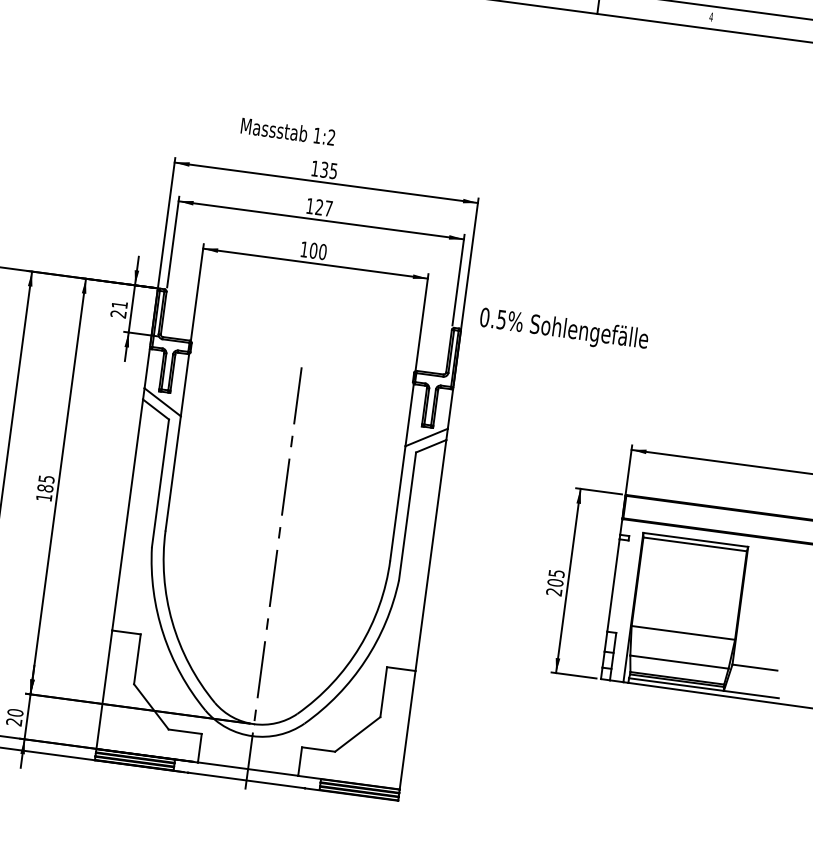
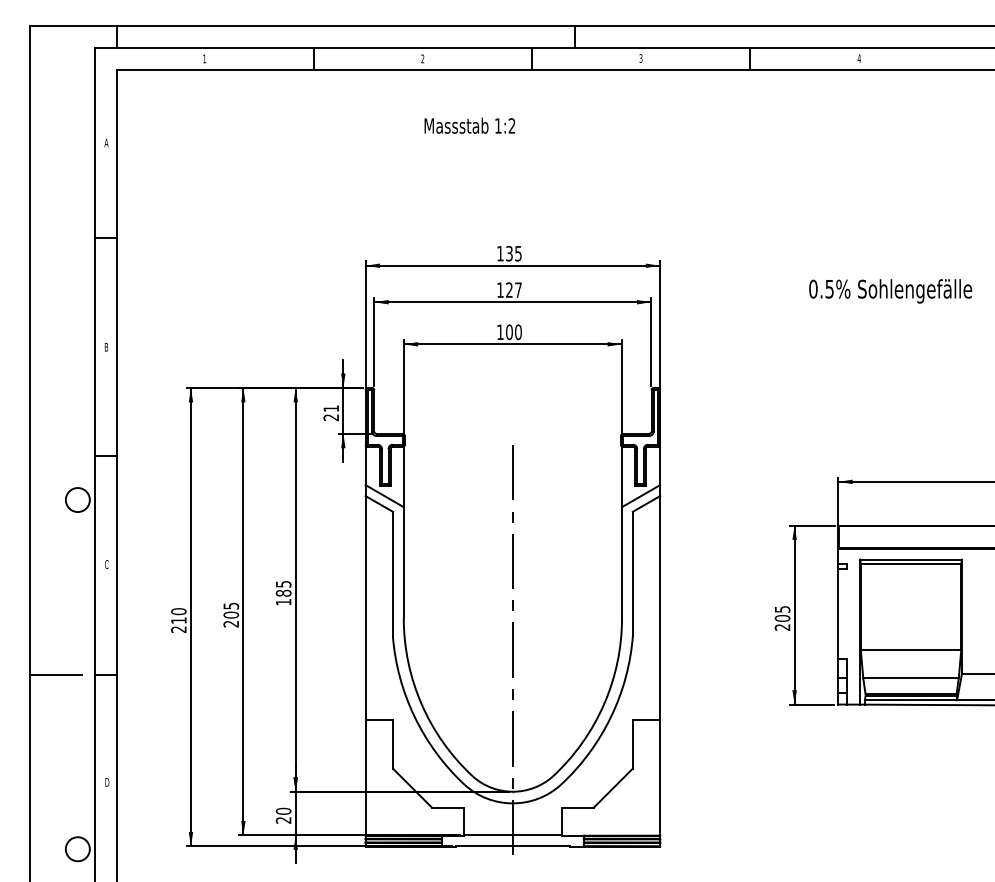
text: (287, 131) -> (469, 125), moved
text: (563, 330) -> (890, 291), moved

